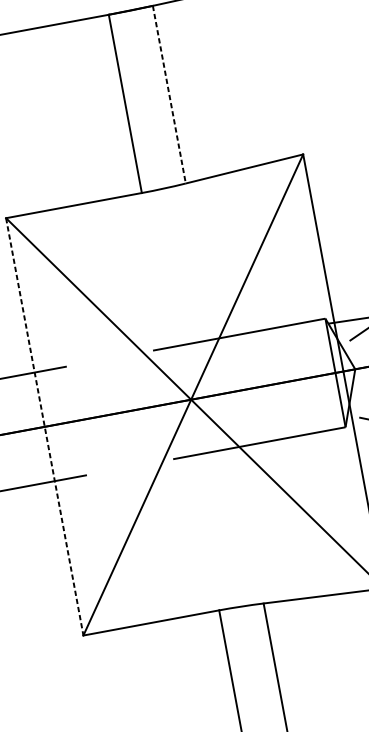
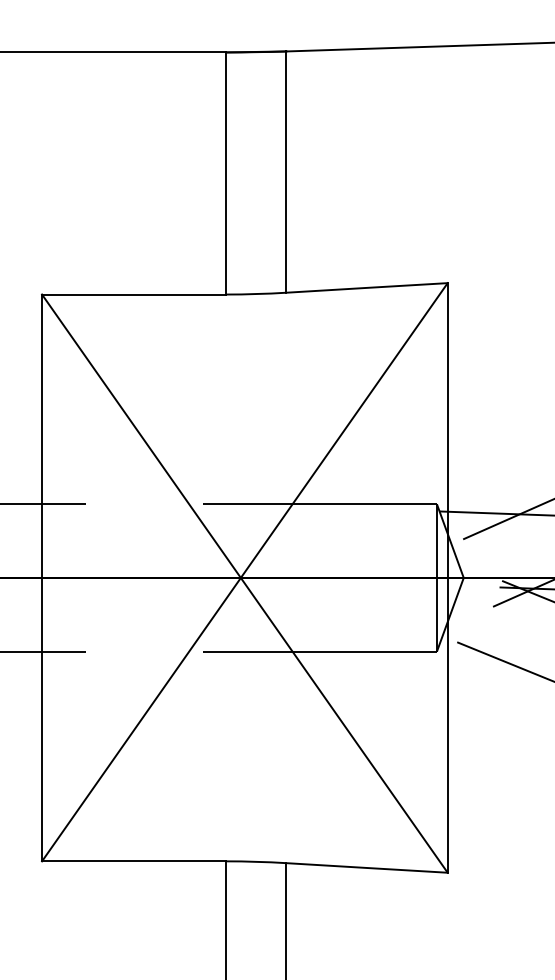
line: (169, 94) -> (286, 172), dashed -> solid
line: (45, 427) -> (42, 578), dashed -> solid

